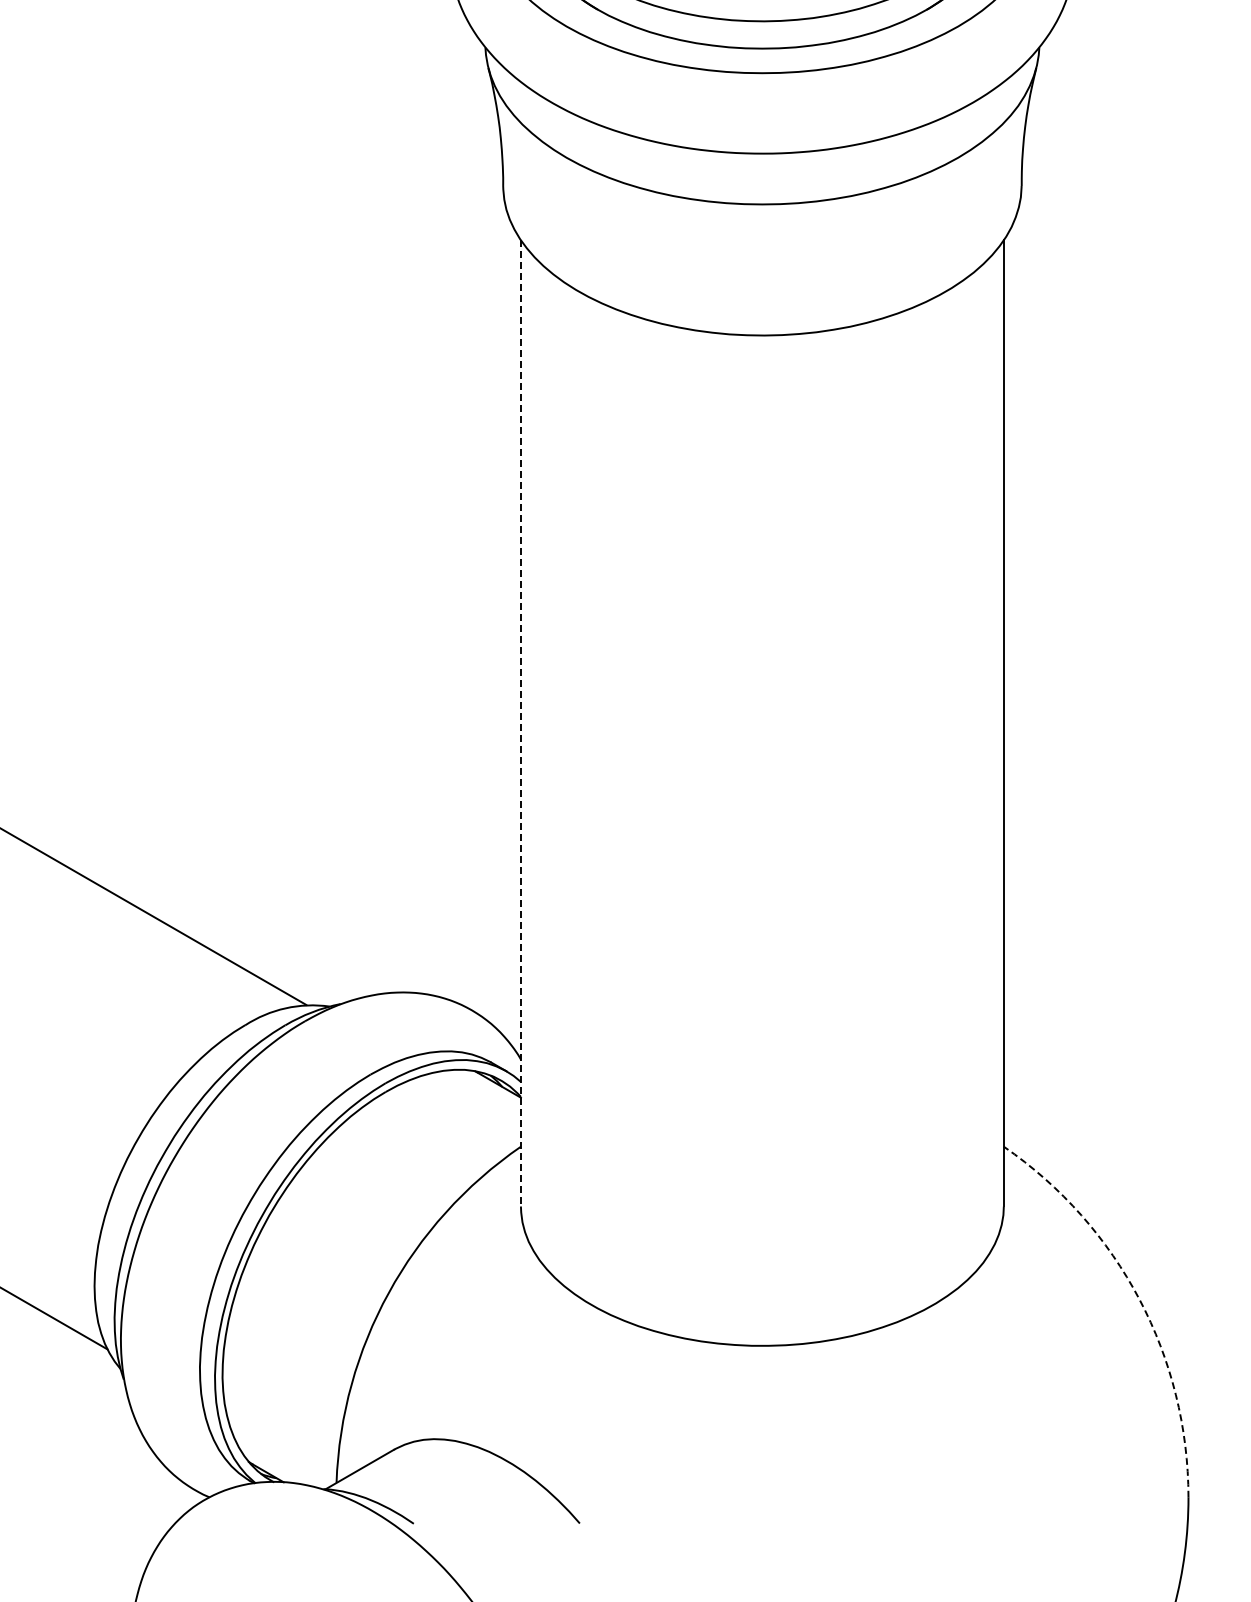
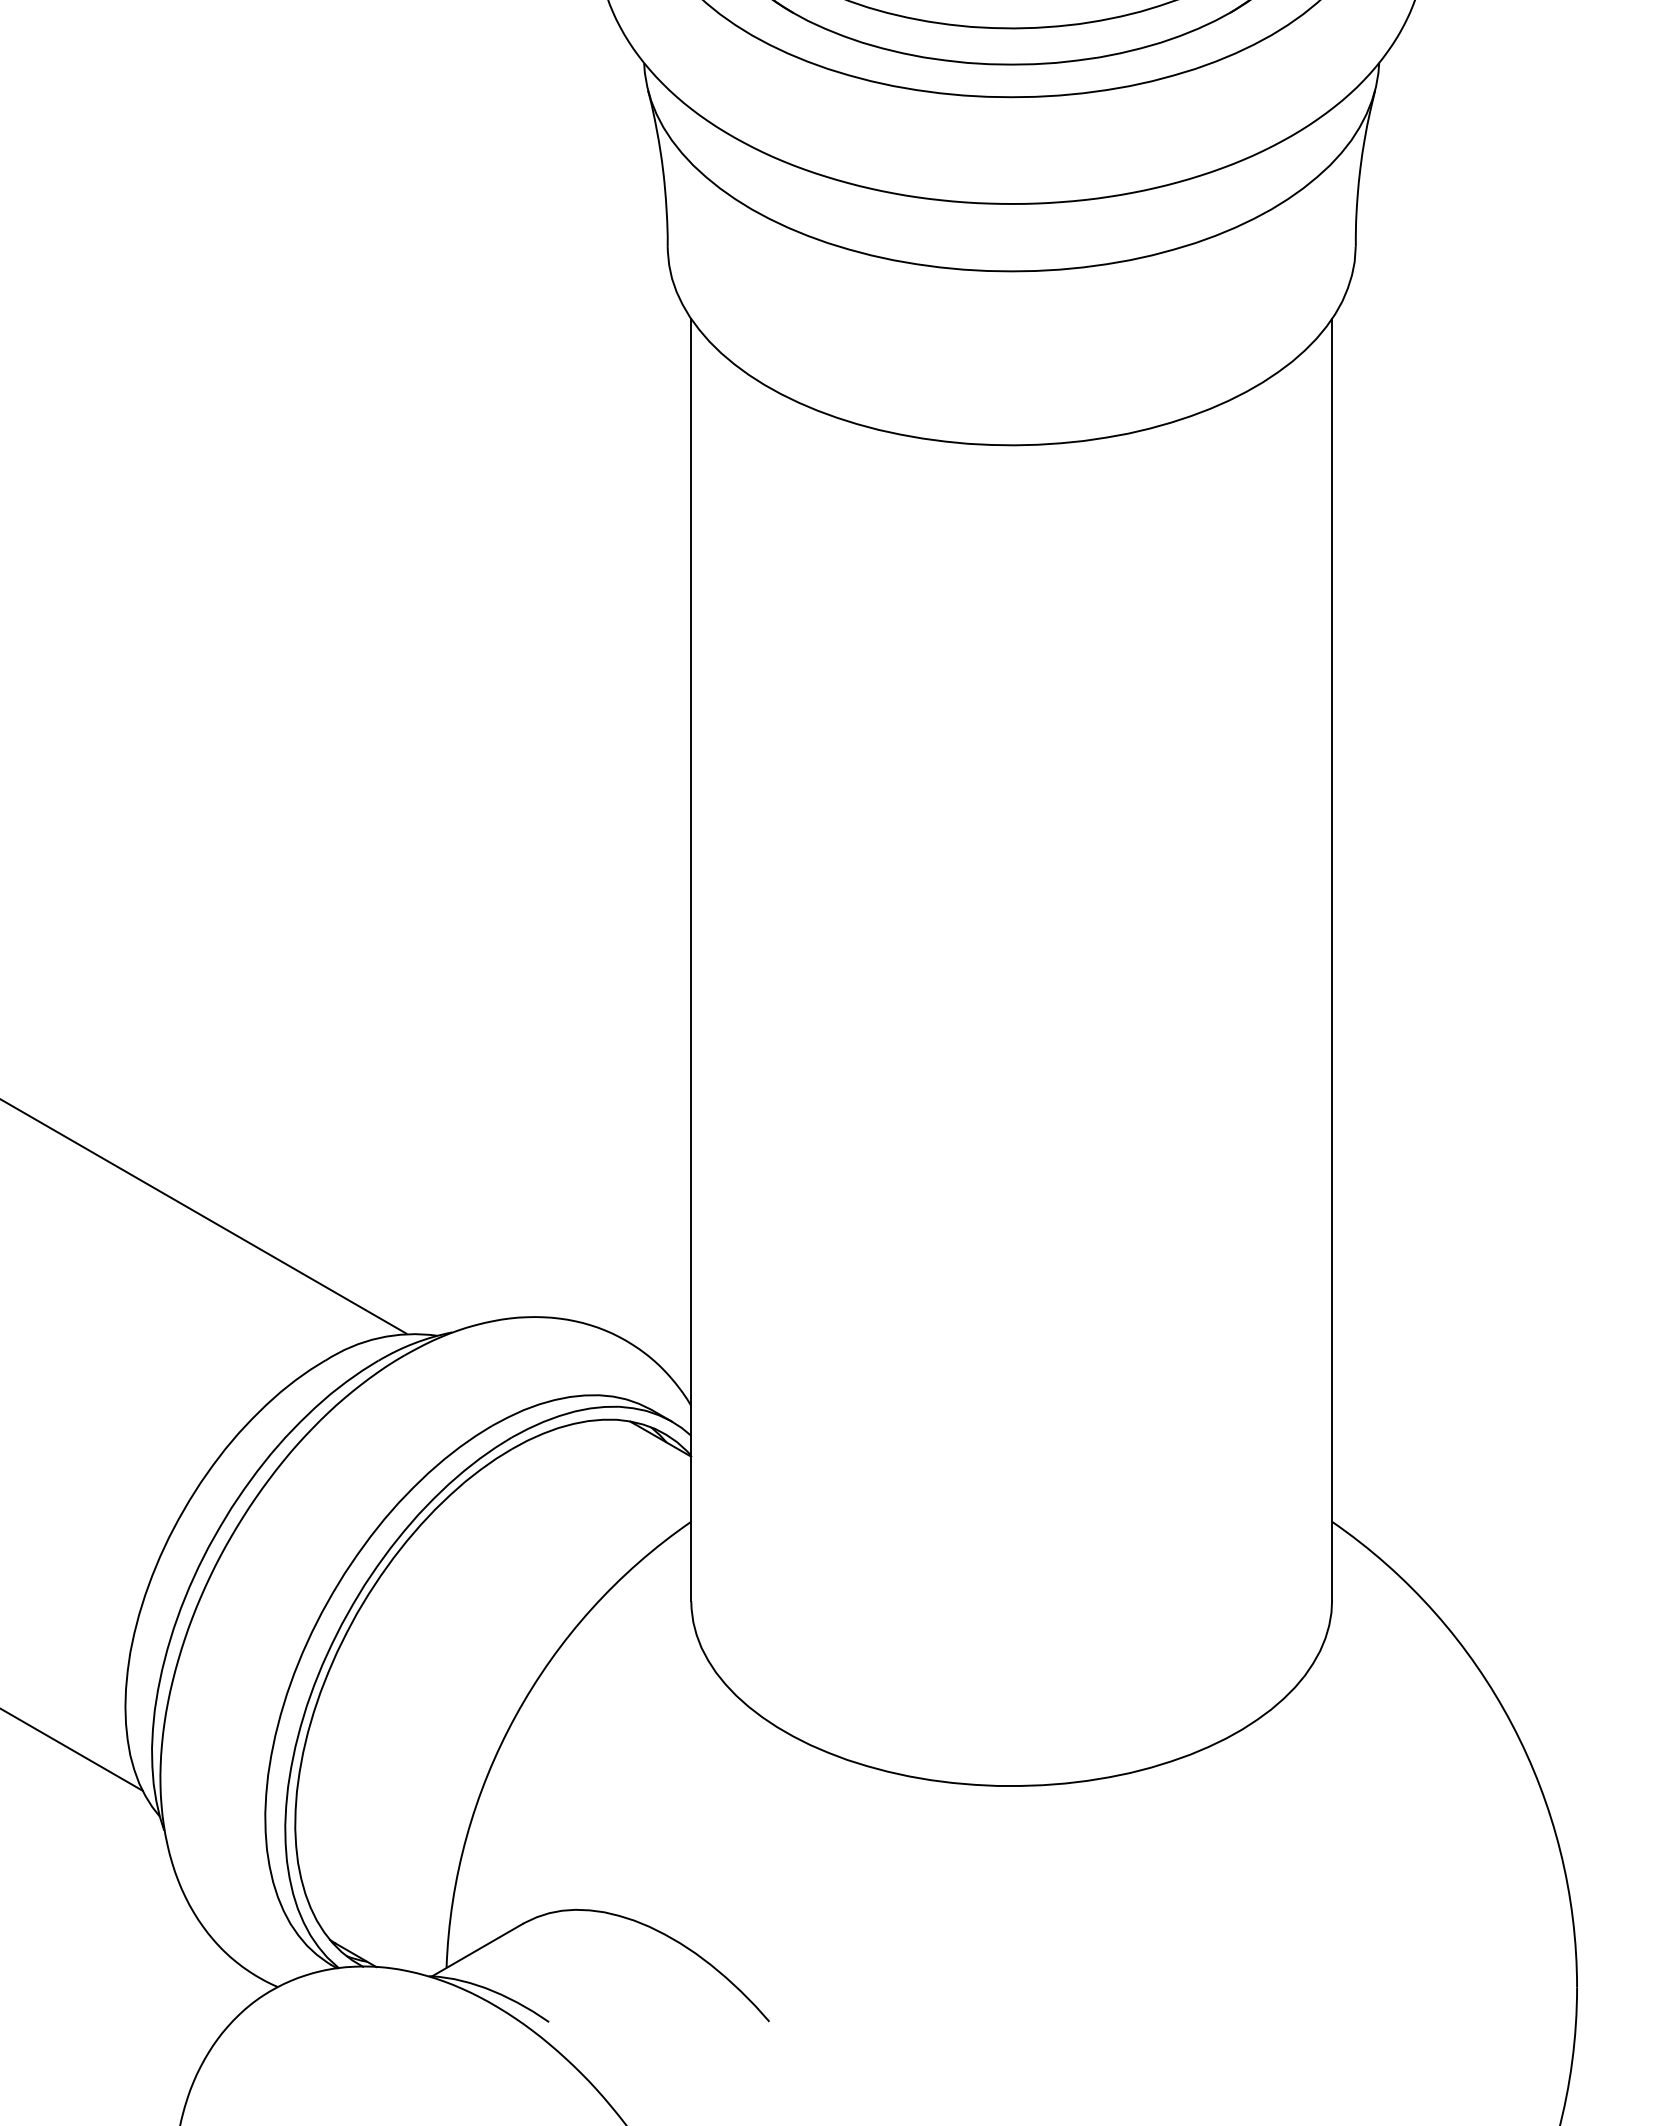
line: (520, 723) -> (690, 960), dashed -> solid
arc: (1139, 1299) -> (1512, 1724), dashed -> solid

